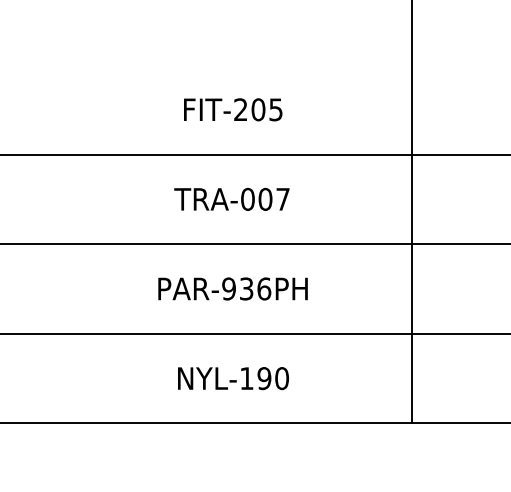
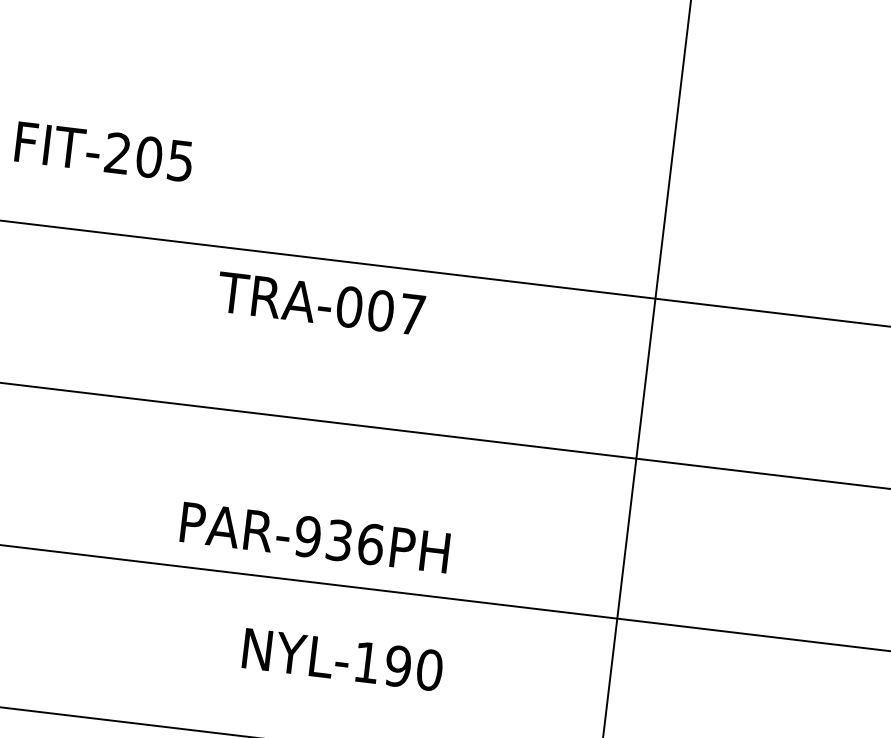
text: (233, 109) -> (104, 151), moved
text: (231, 198) -> (320, 302), moved
text: (232, 288) -> (314, 536), moved
text: (233, 378) -> (343, 659), moved

